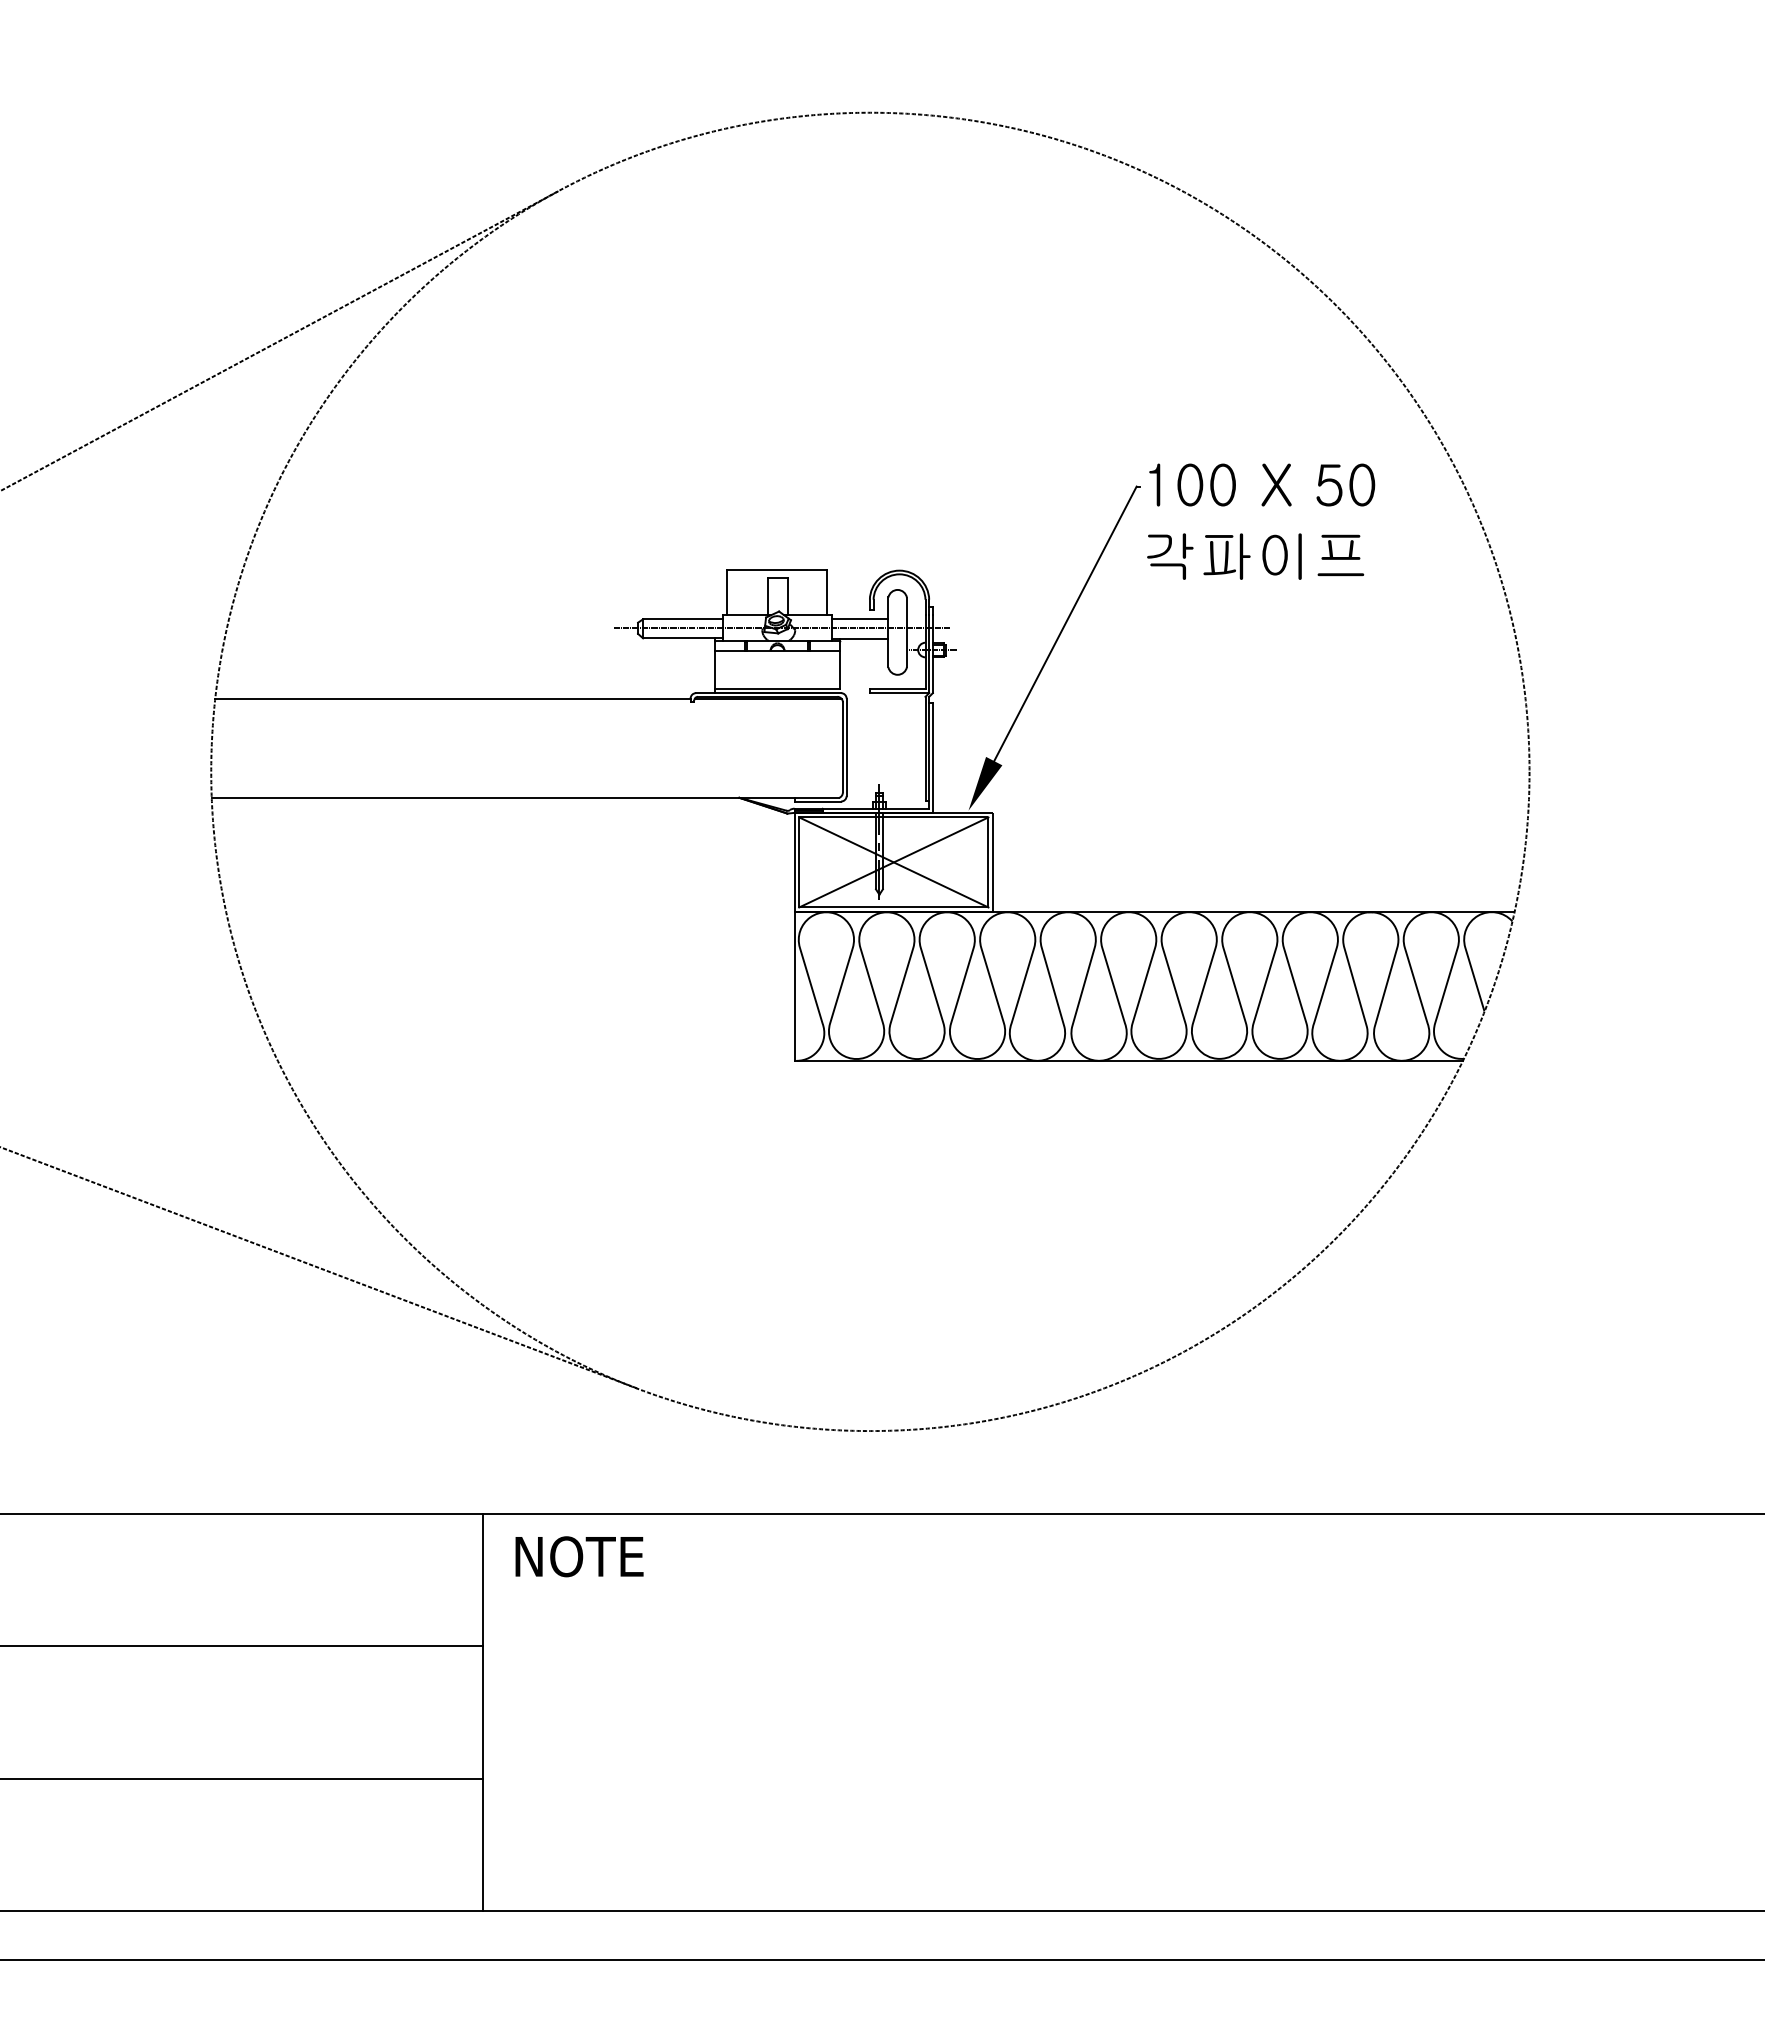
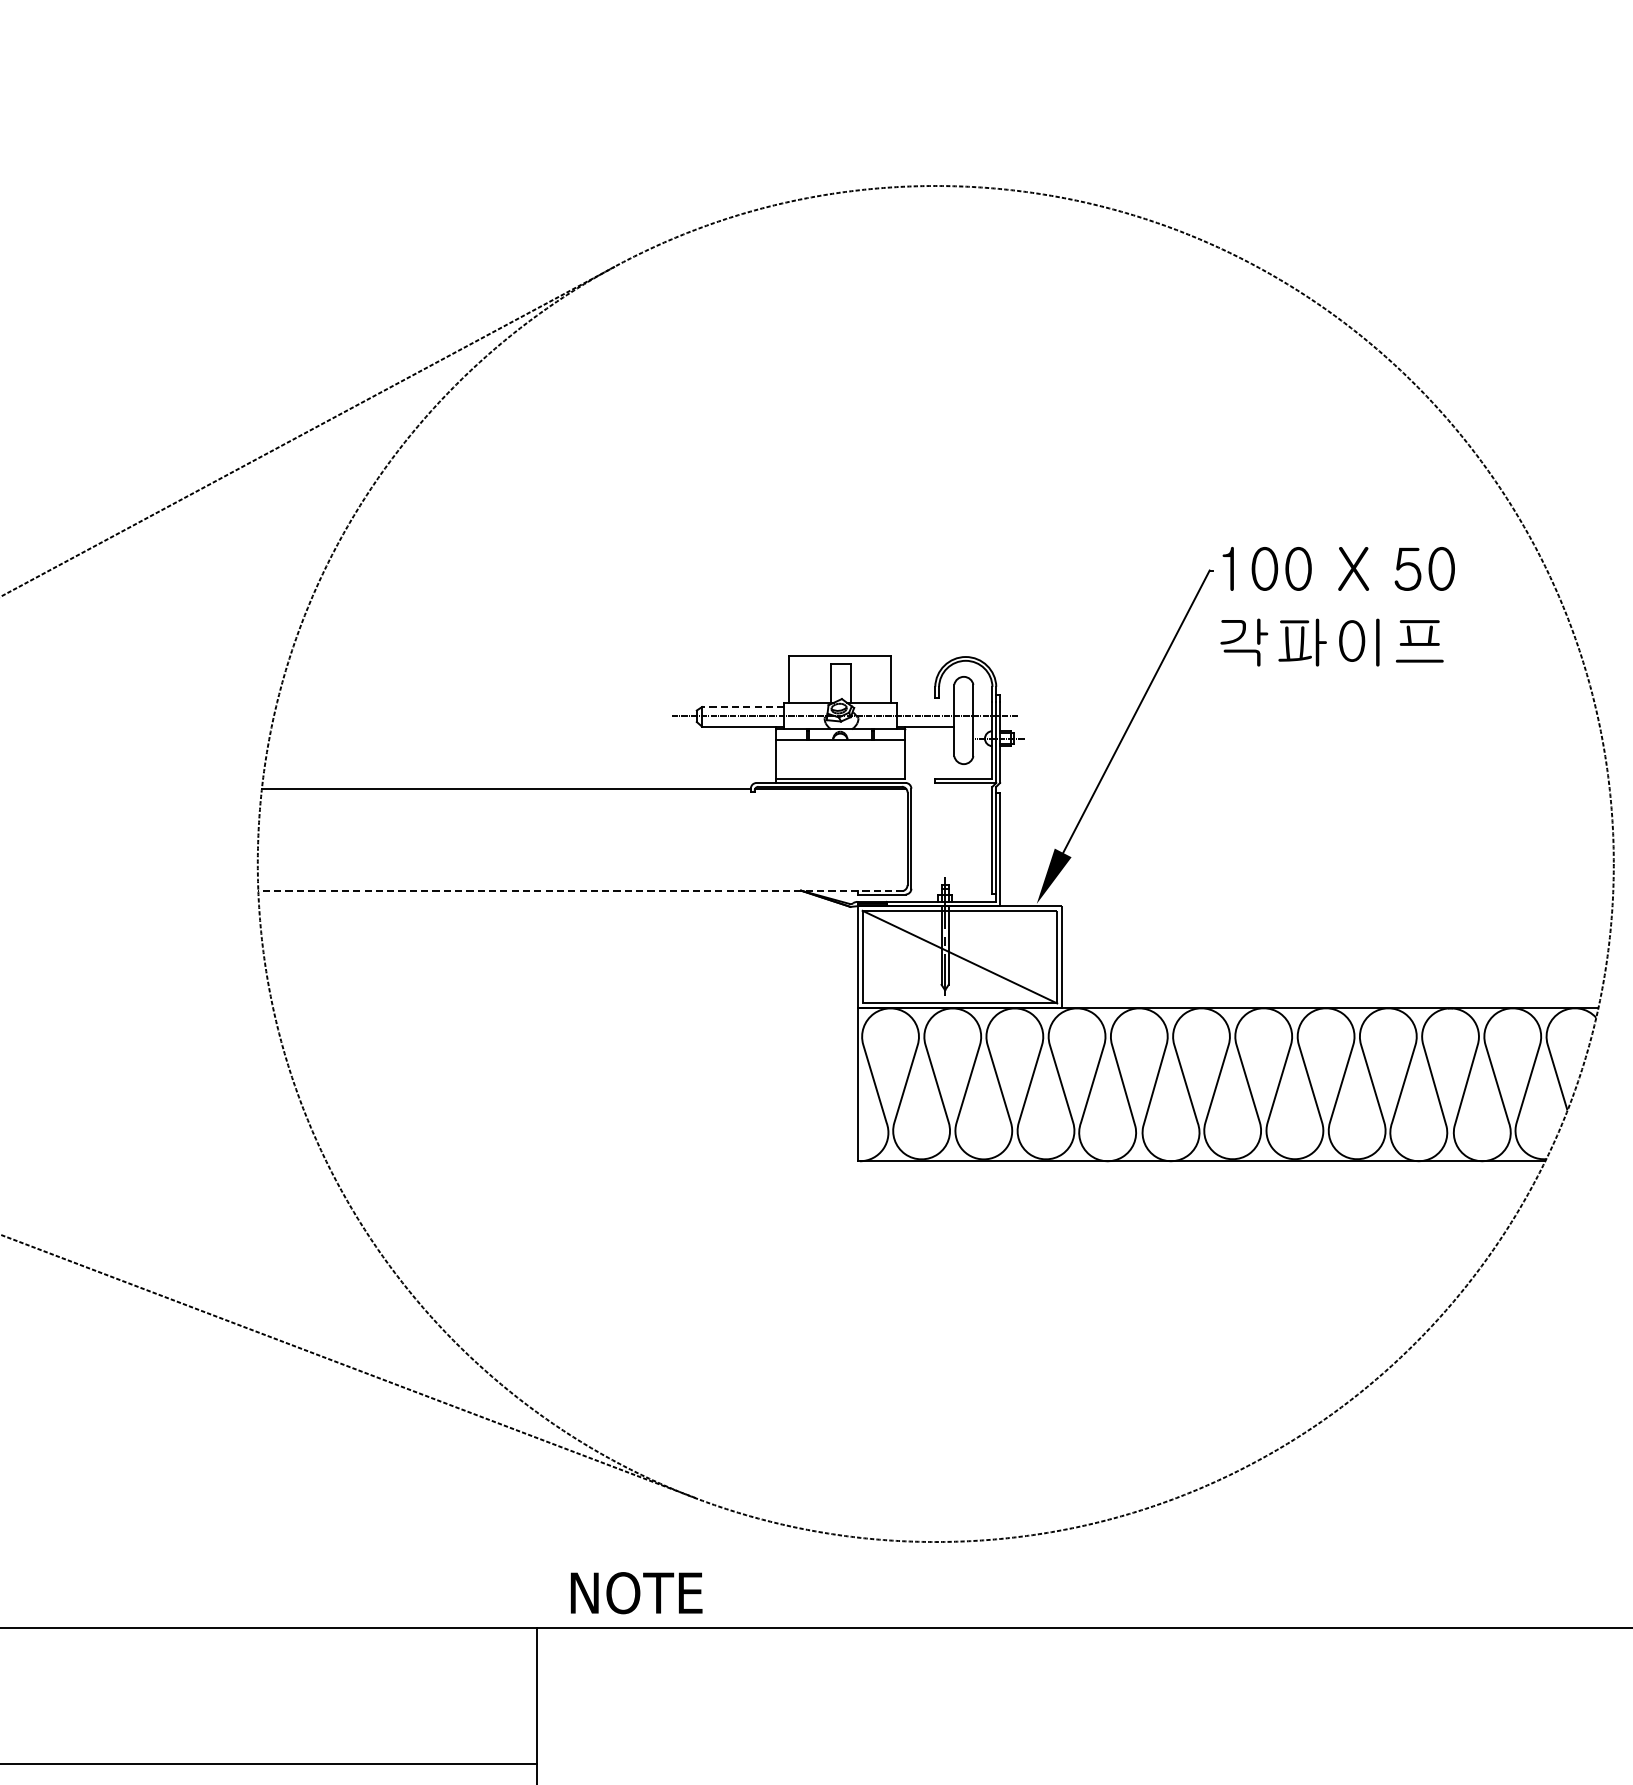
line: (682, 619) -> (742, 707), solid -> dashed
line: (860, 619) -> (925, 707), removed
line: (525, 798) -> (581, 891), solid -> dashed
line: (893, 862) -> (959, 957), removed
text: (579, 1556) -> (636, 1592), moved

